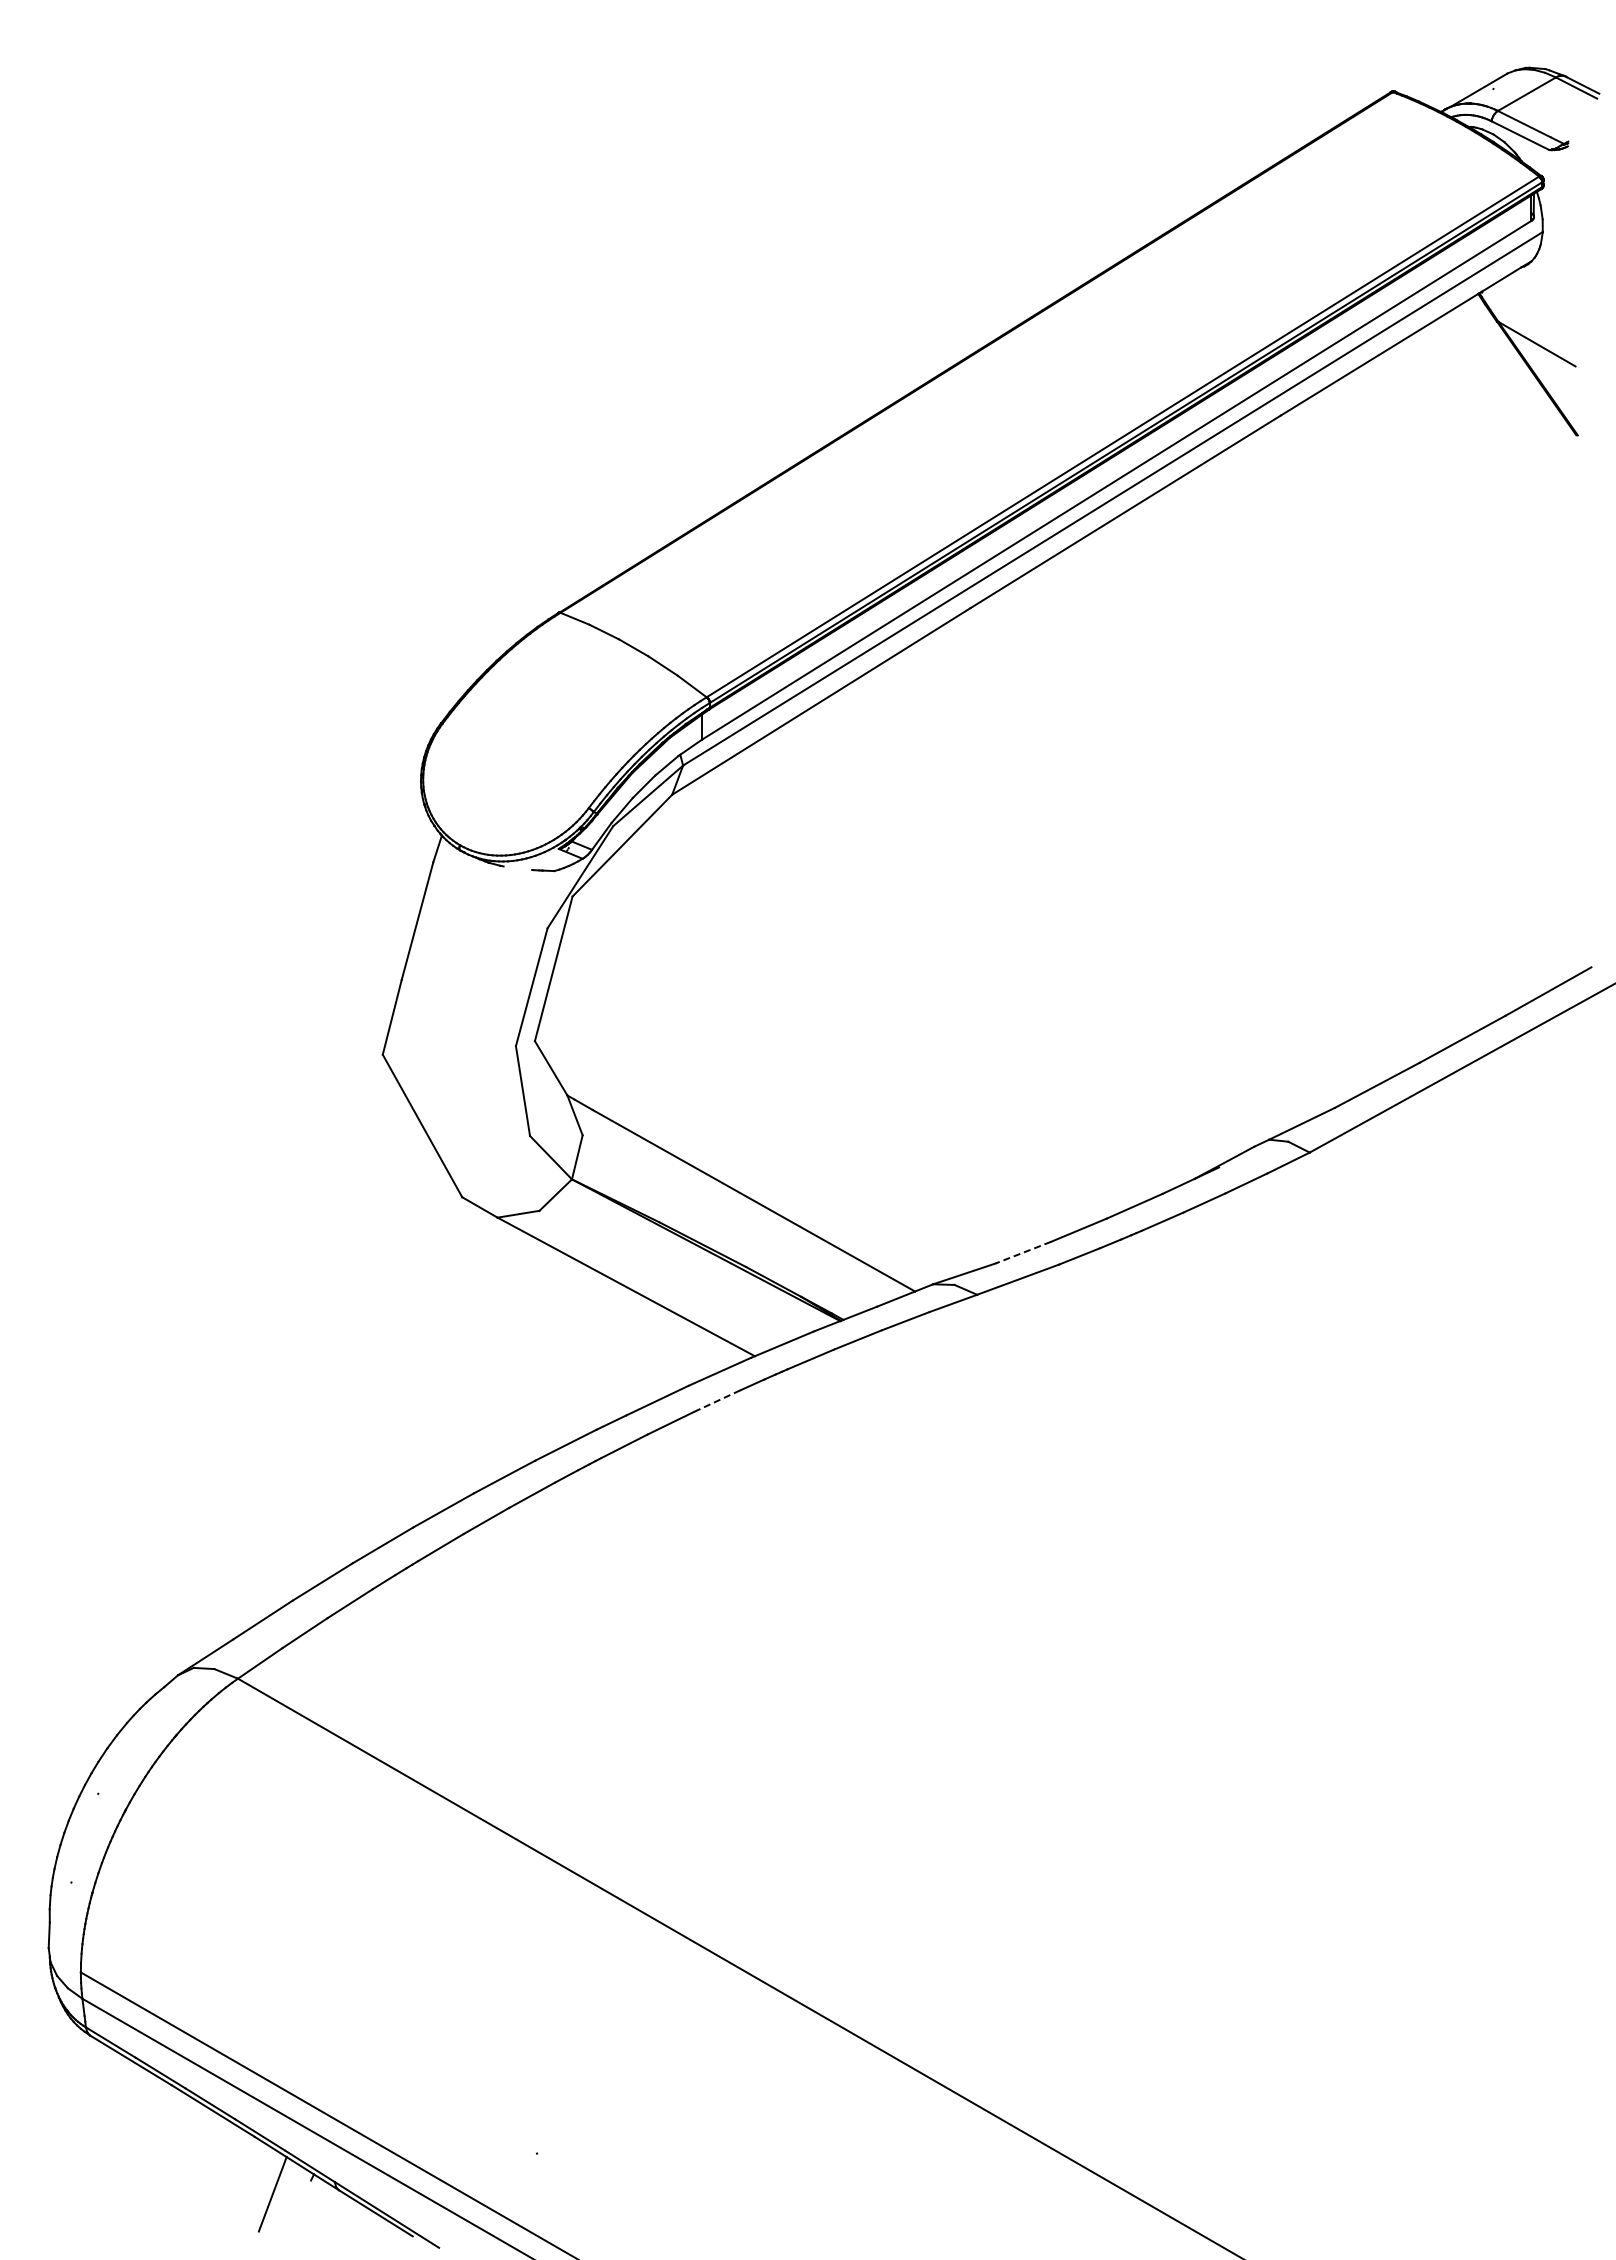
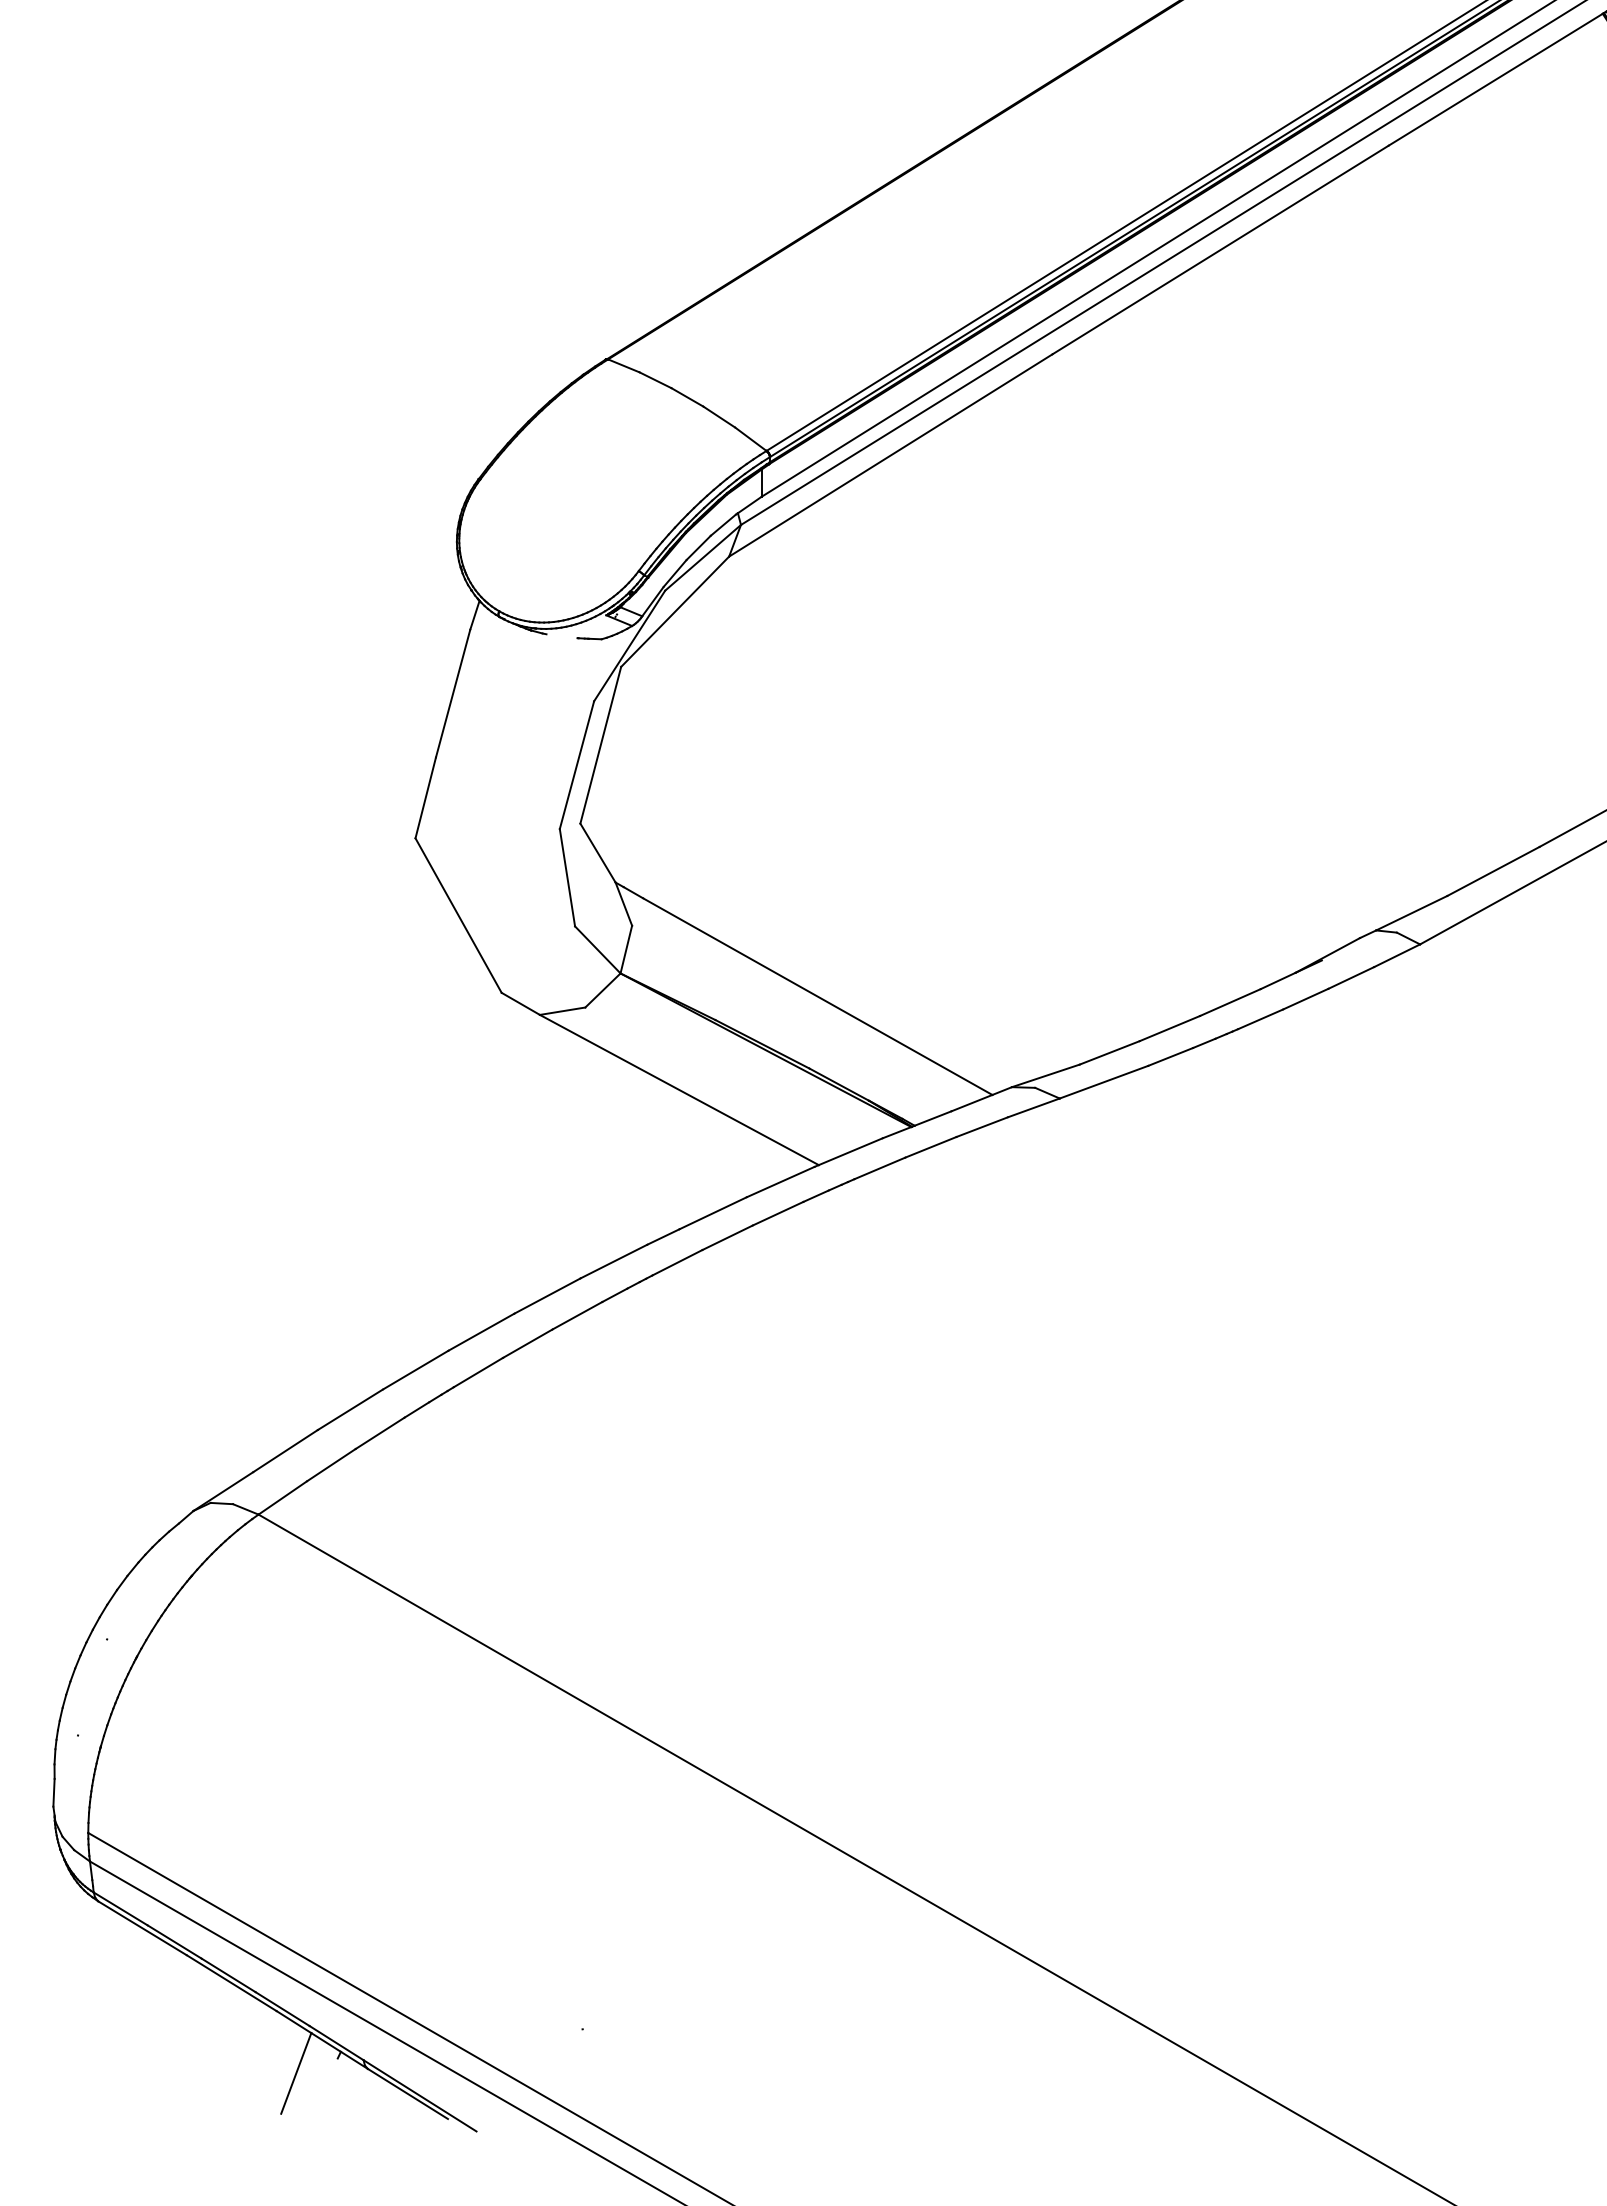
line: (1023, 1252) -> (1109, 1052), dashed -> solid
line: (717, 1401) -> (778, 1214), dashed -> solid

